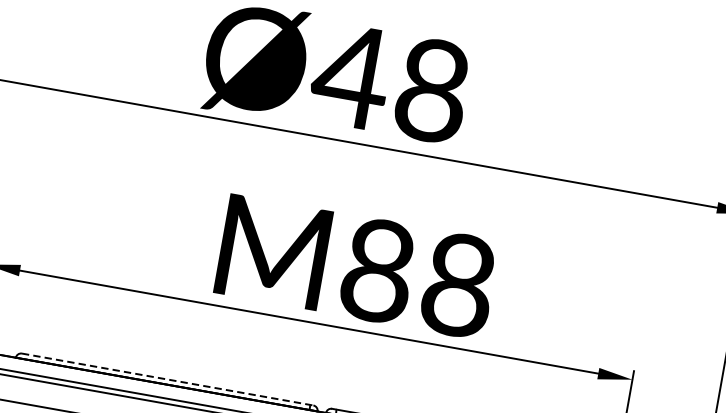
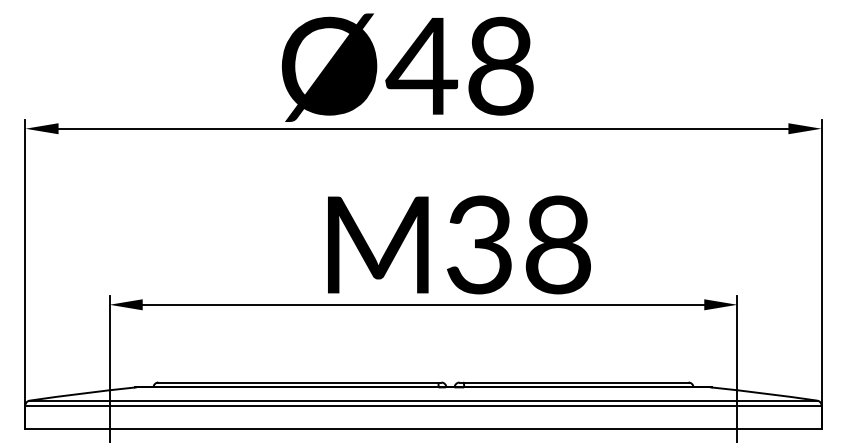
text: (377, 270) -> (479, 244), M88 -> M38
line: (168, 379) -> (300, 382), dashed -> solid

